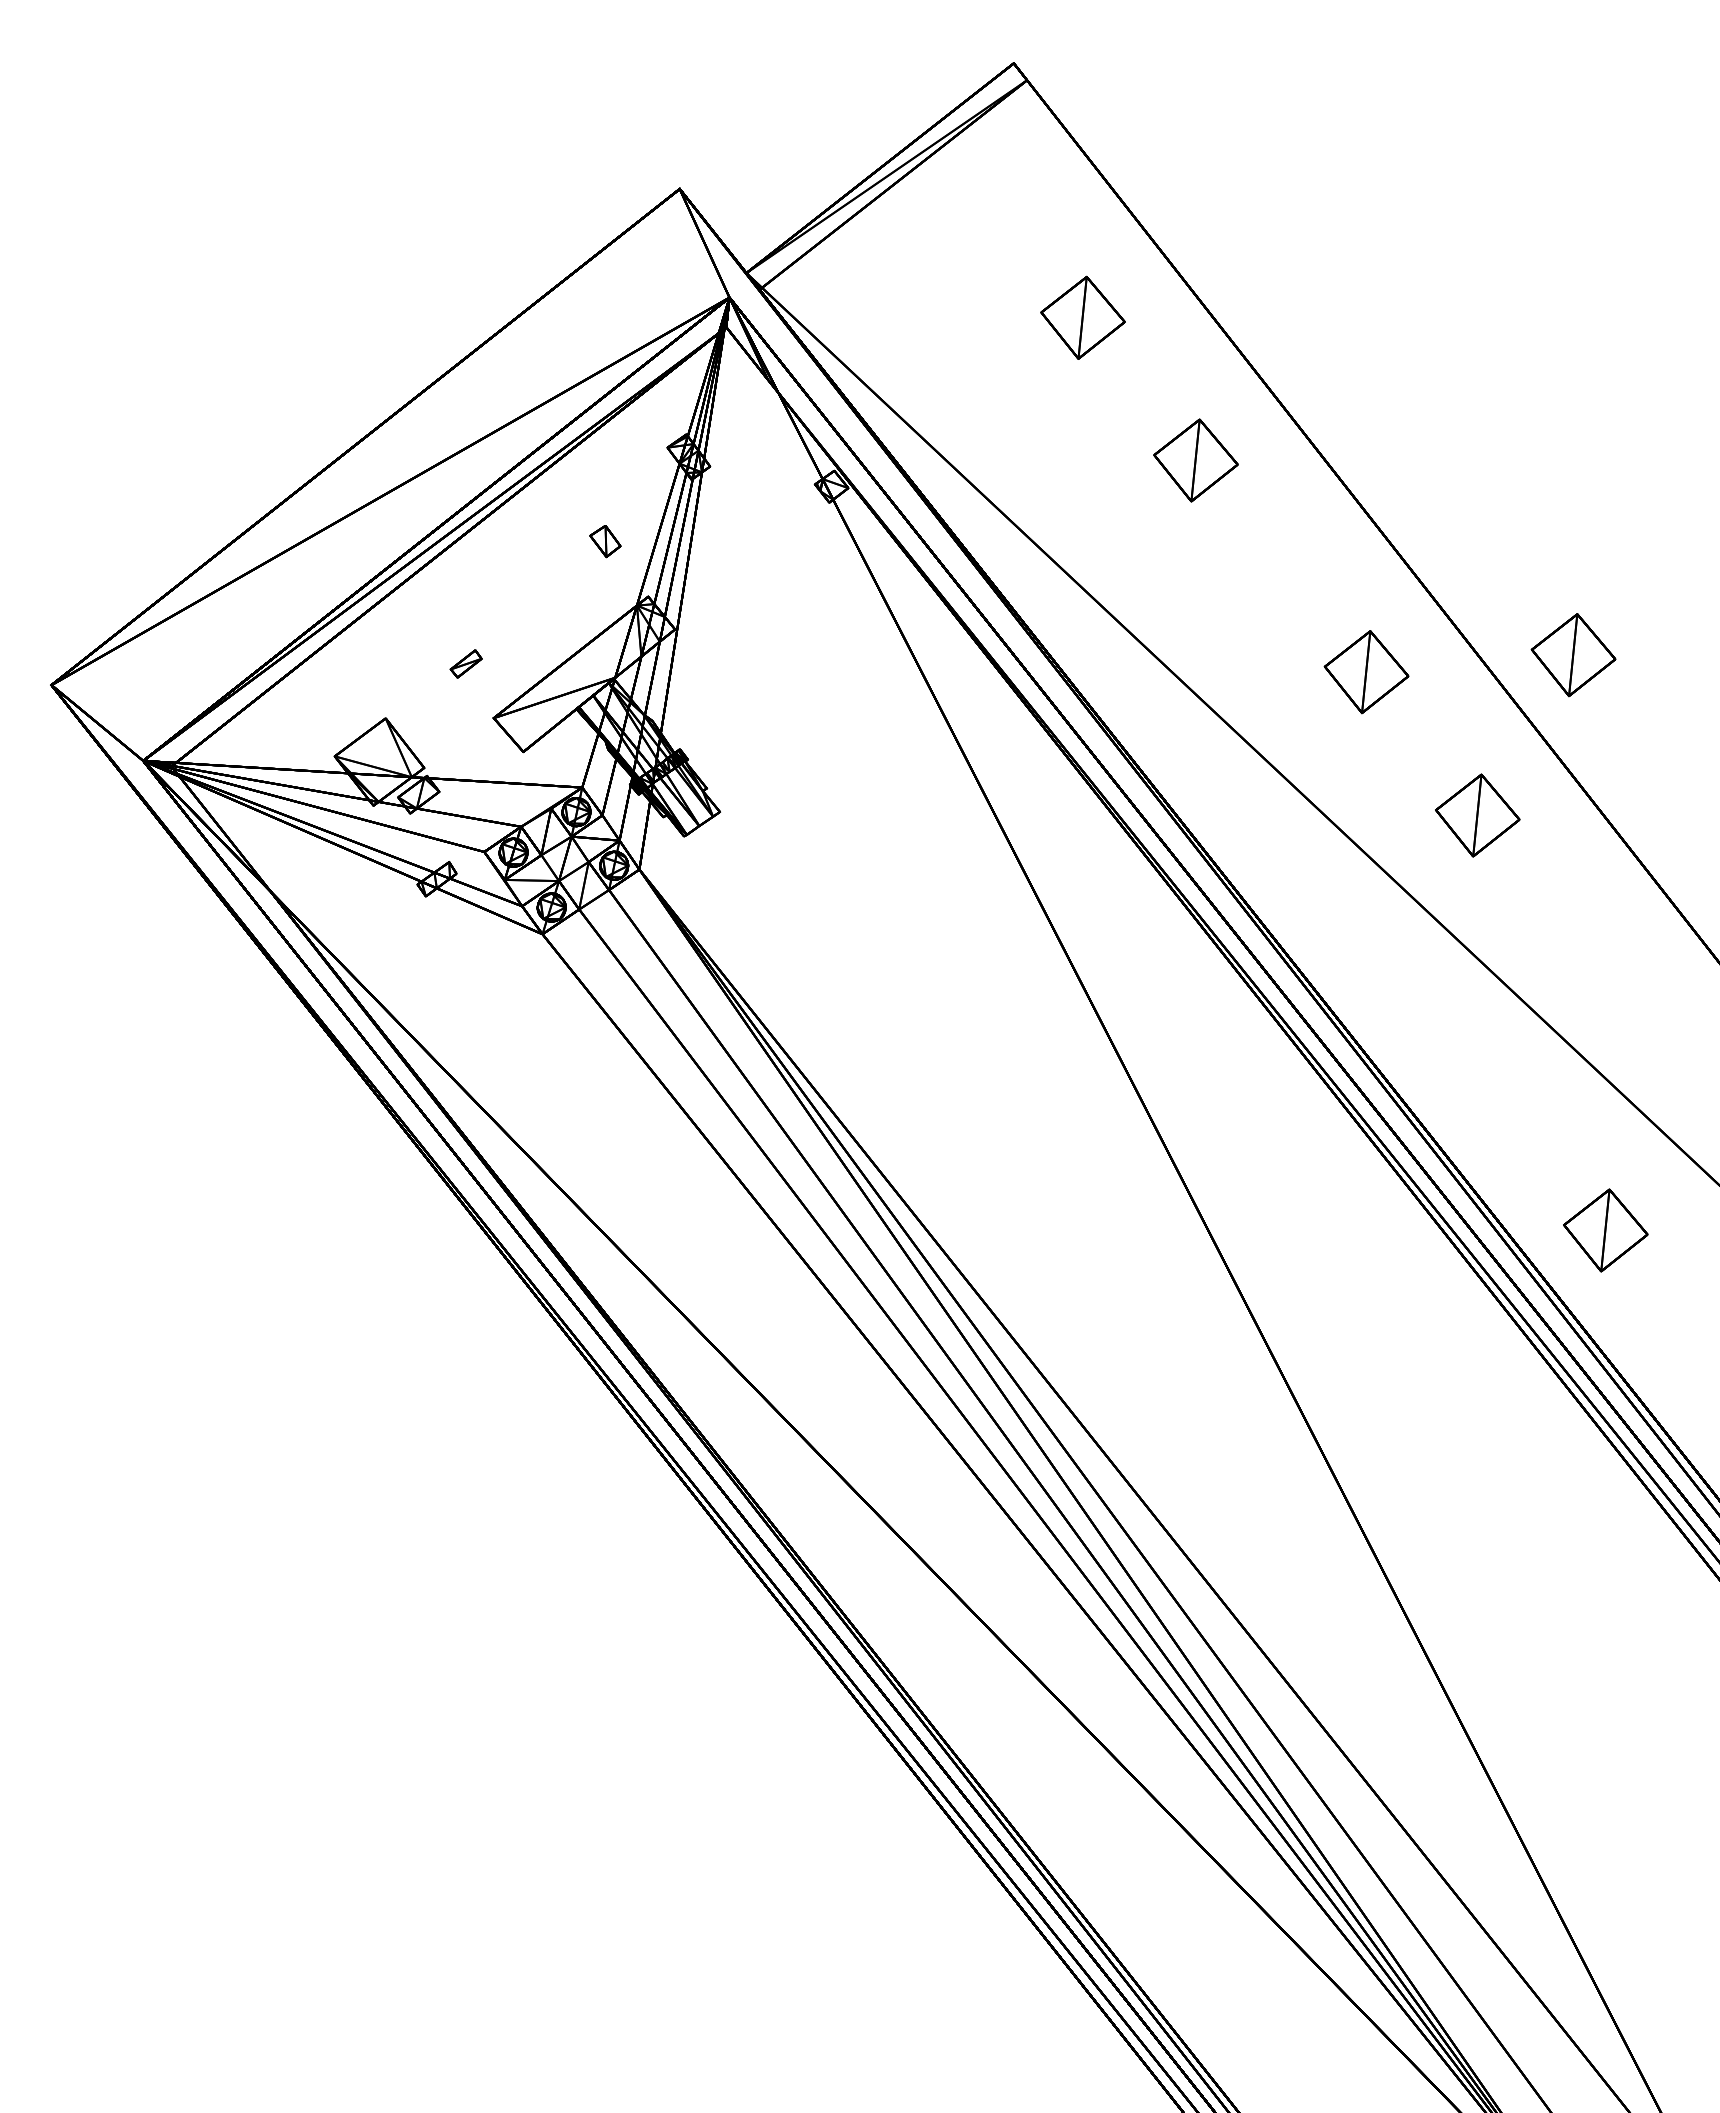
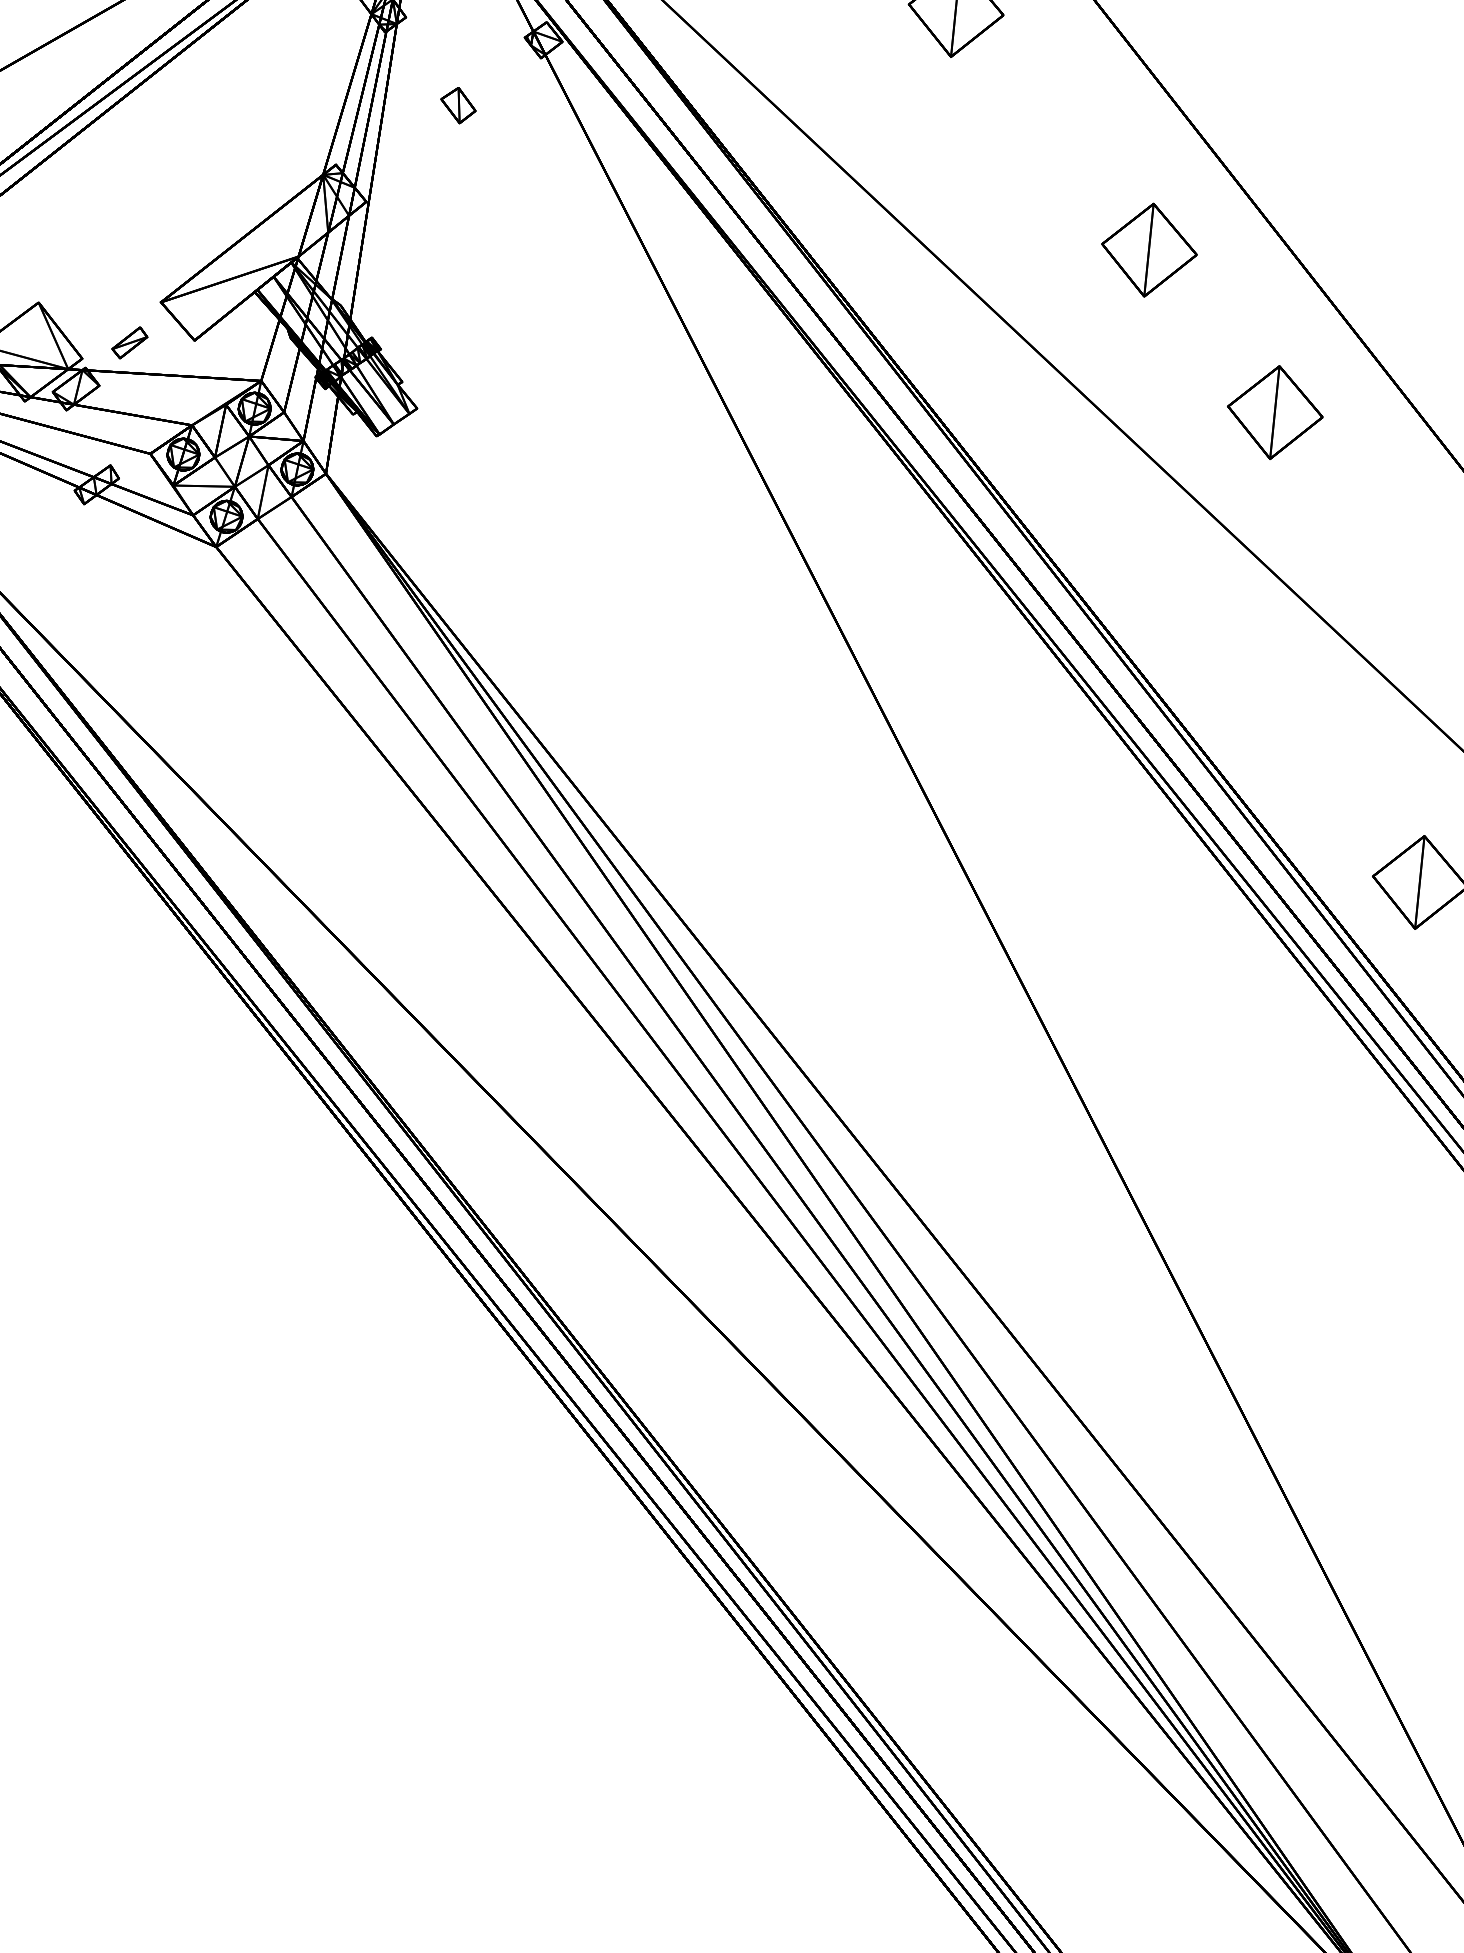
part: (605, 541) -> (458, 105), moved
part: (1573, 655) -> (1383, 231), removed
part: (465, 663) -> (129, 342), moved

